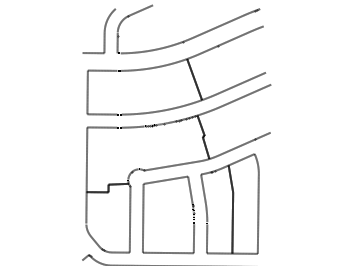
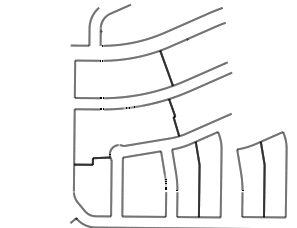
part: (305, 203) -> (261, 174), added

